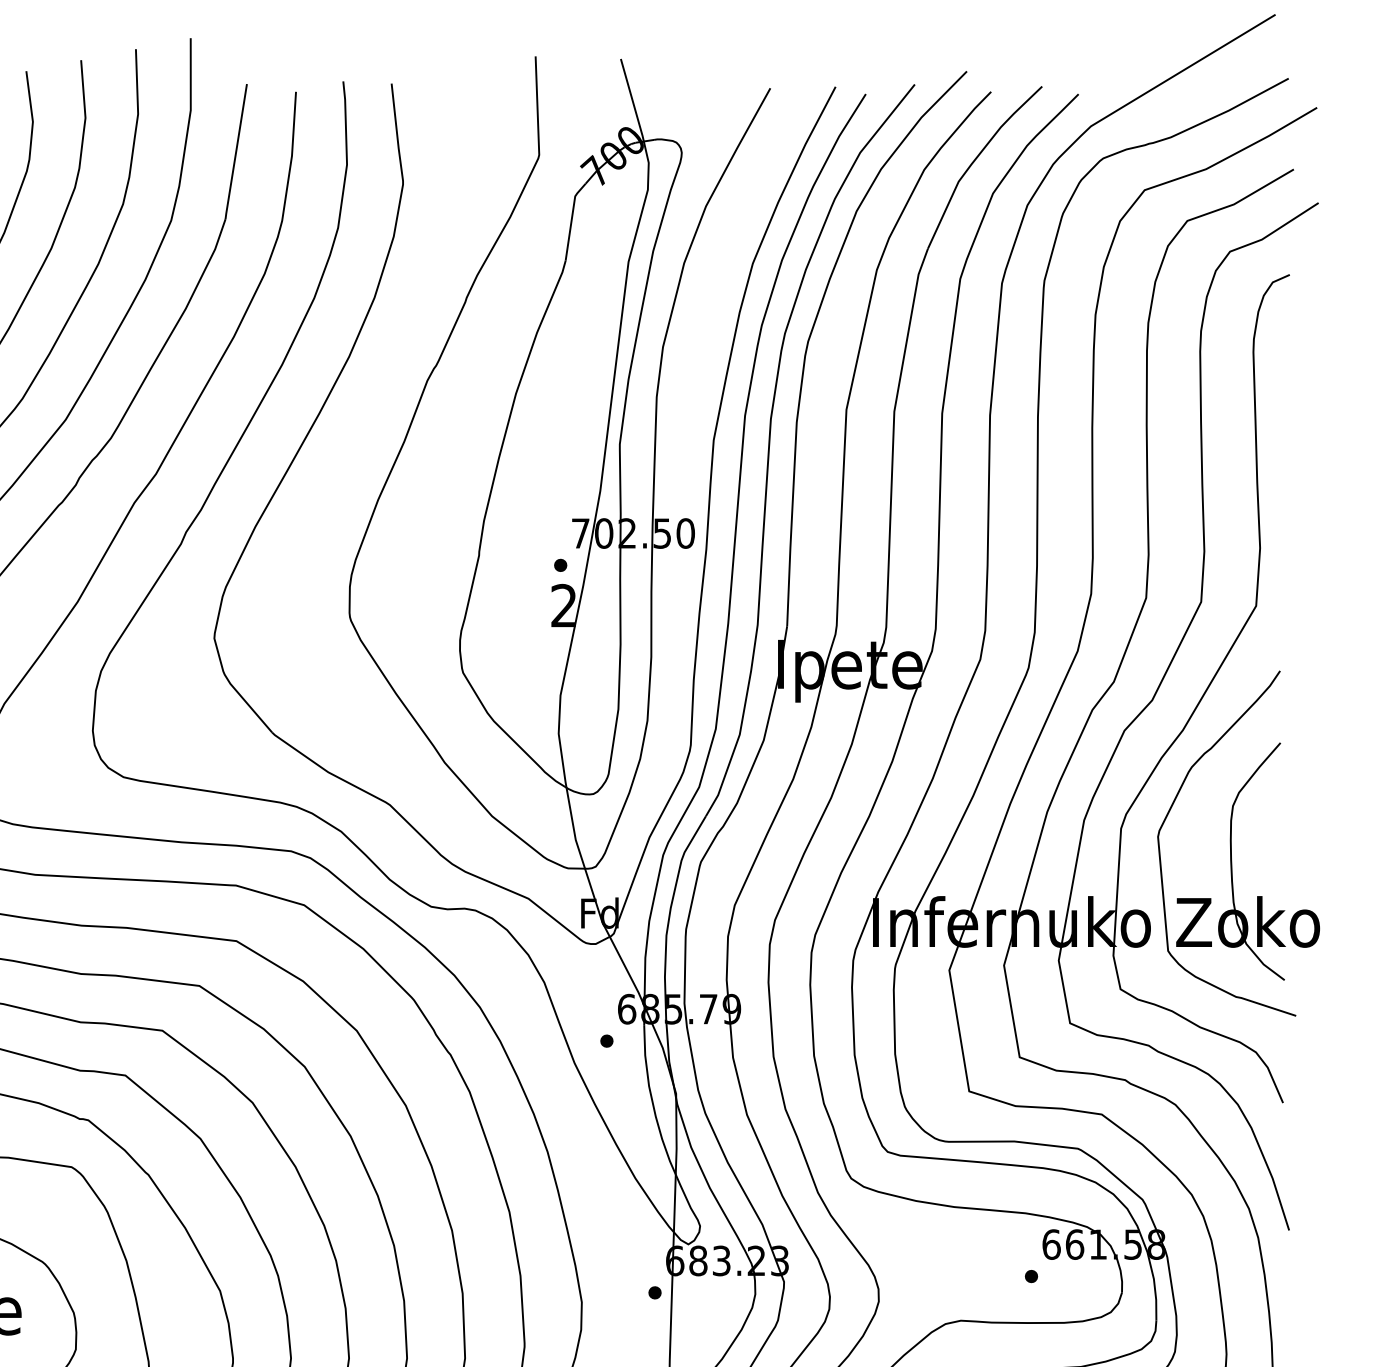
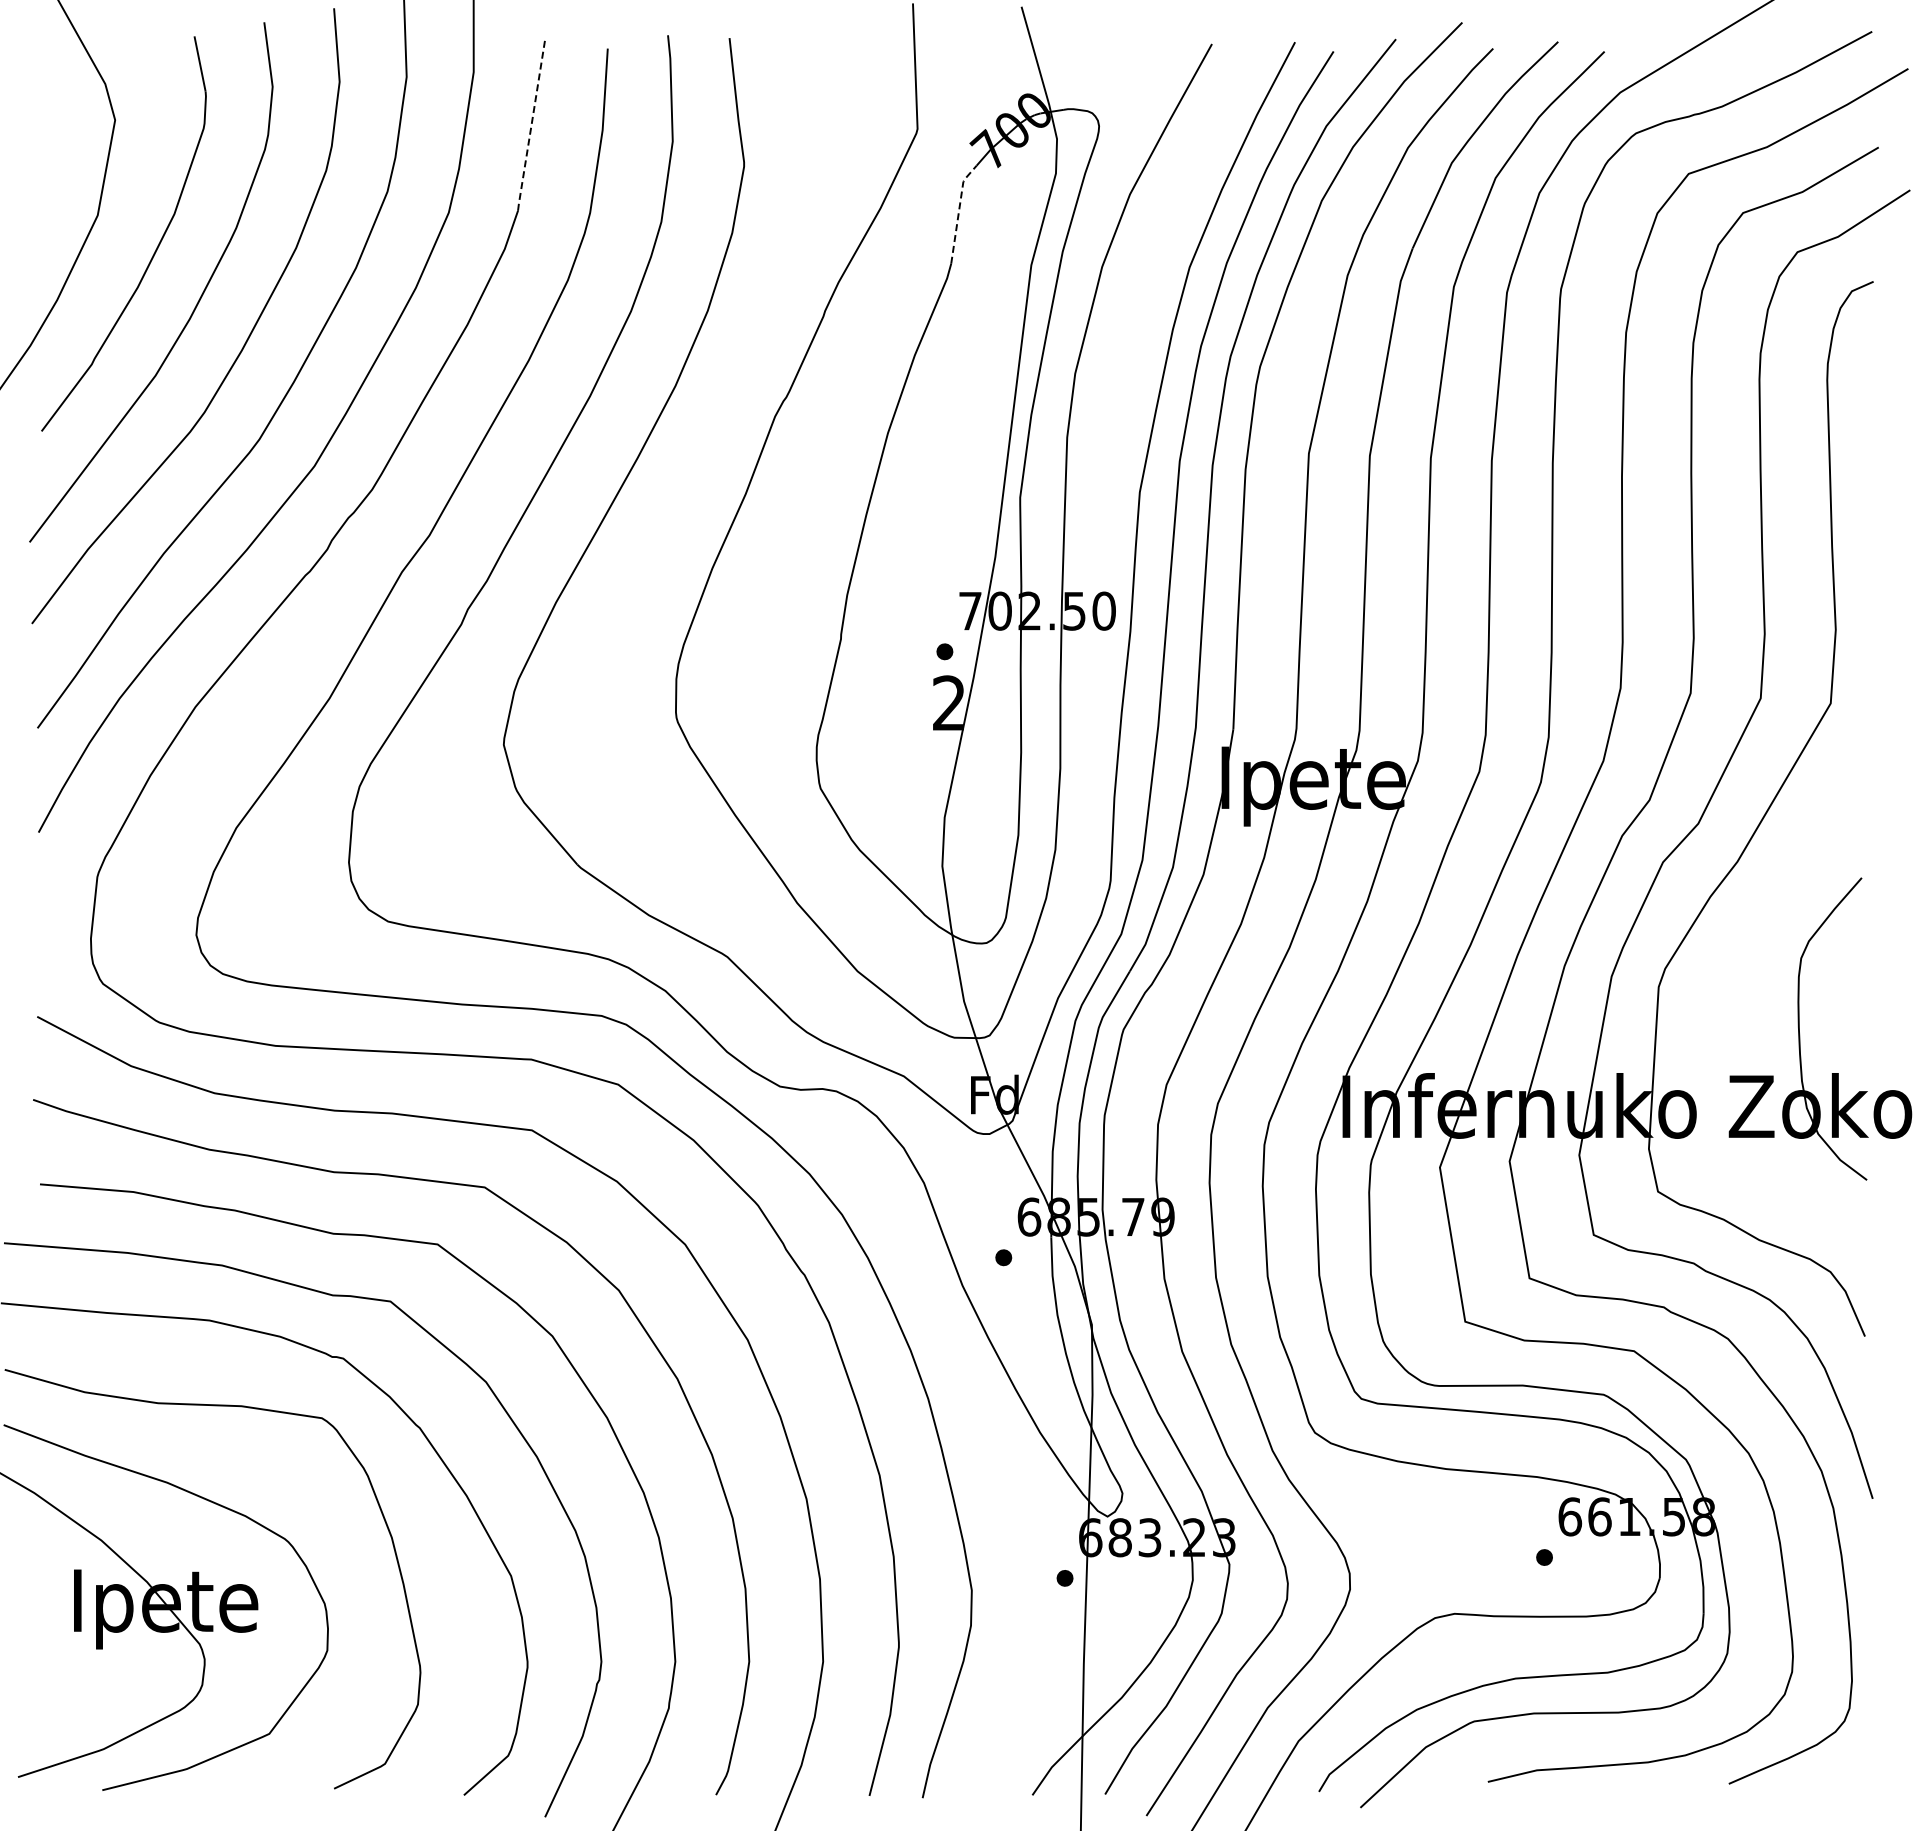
line: (236, 150) -> (531, 123), solid -> dashed
line: (572, 218) -> (959, 210), solid -> dashed
curve: (1168, 815) -> (1718, 970), removed

